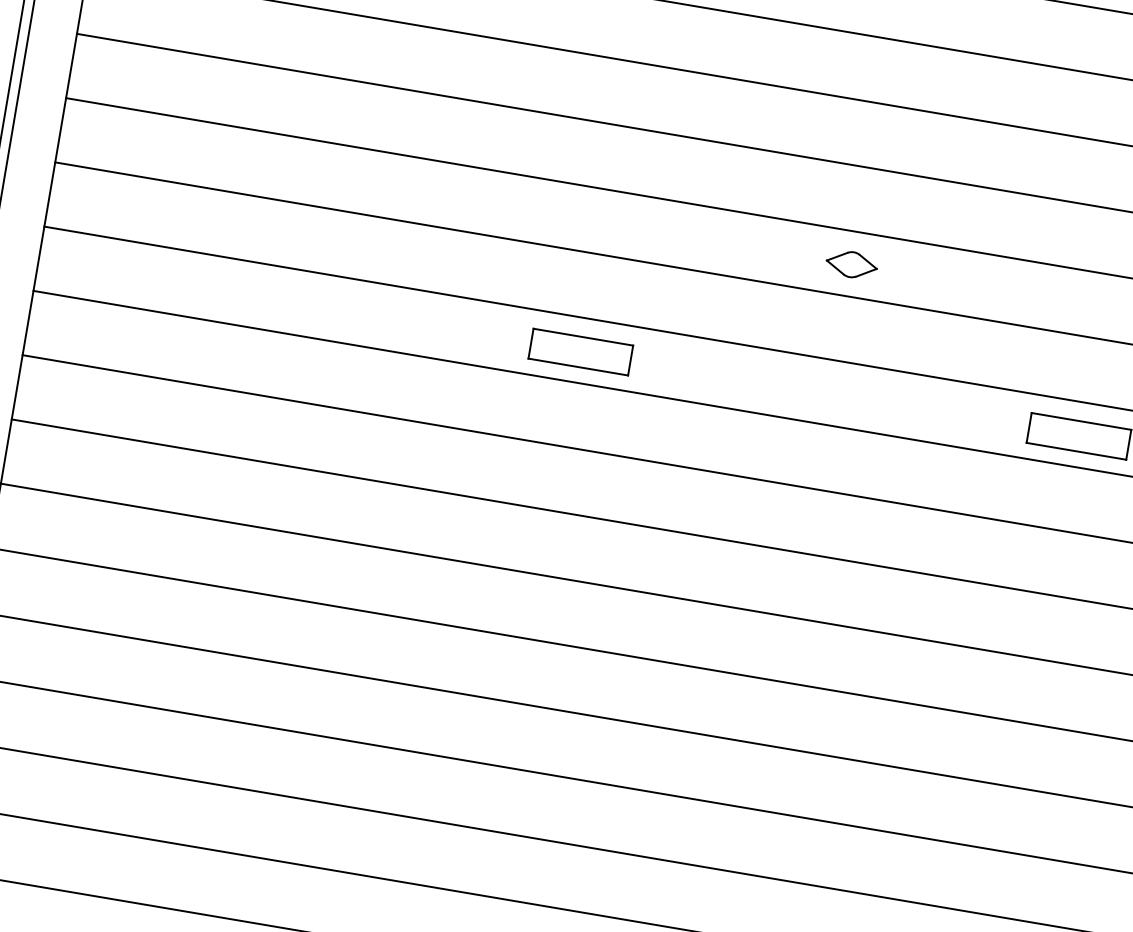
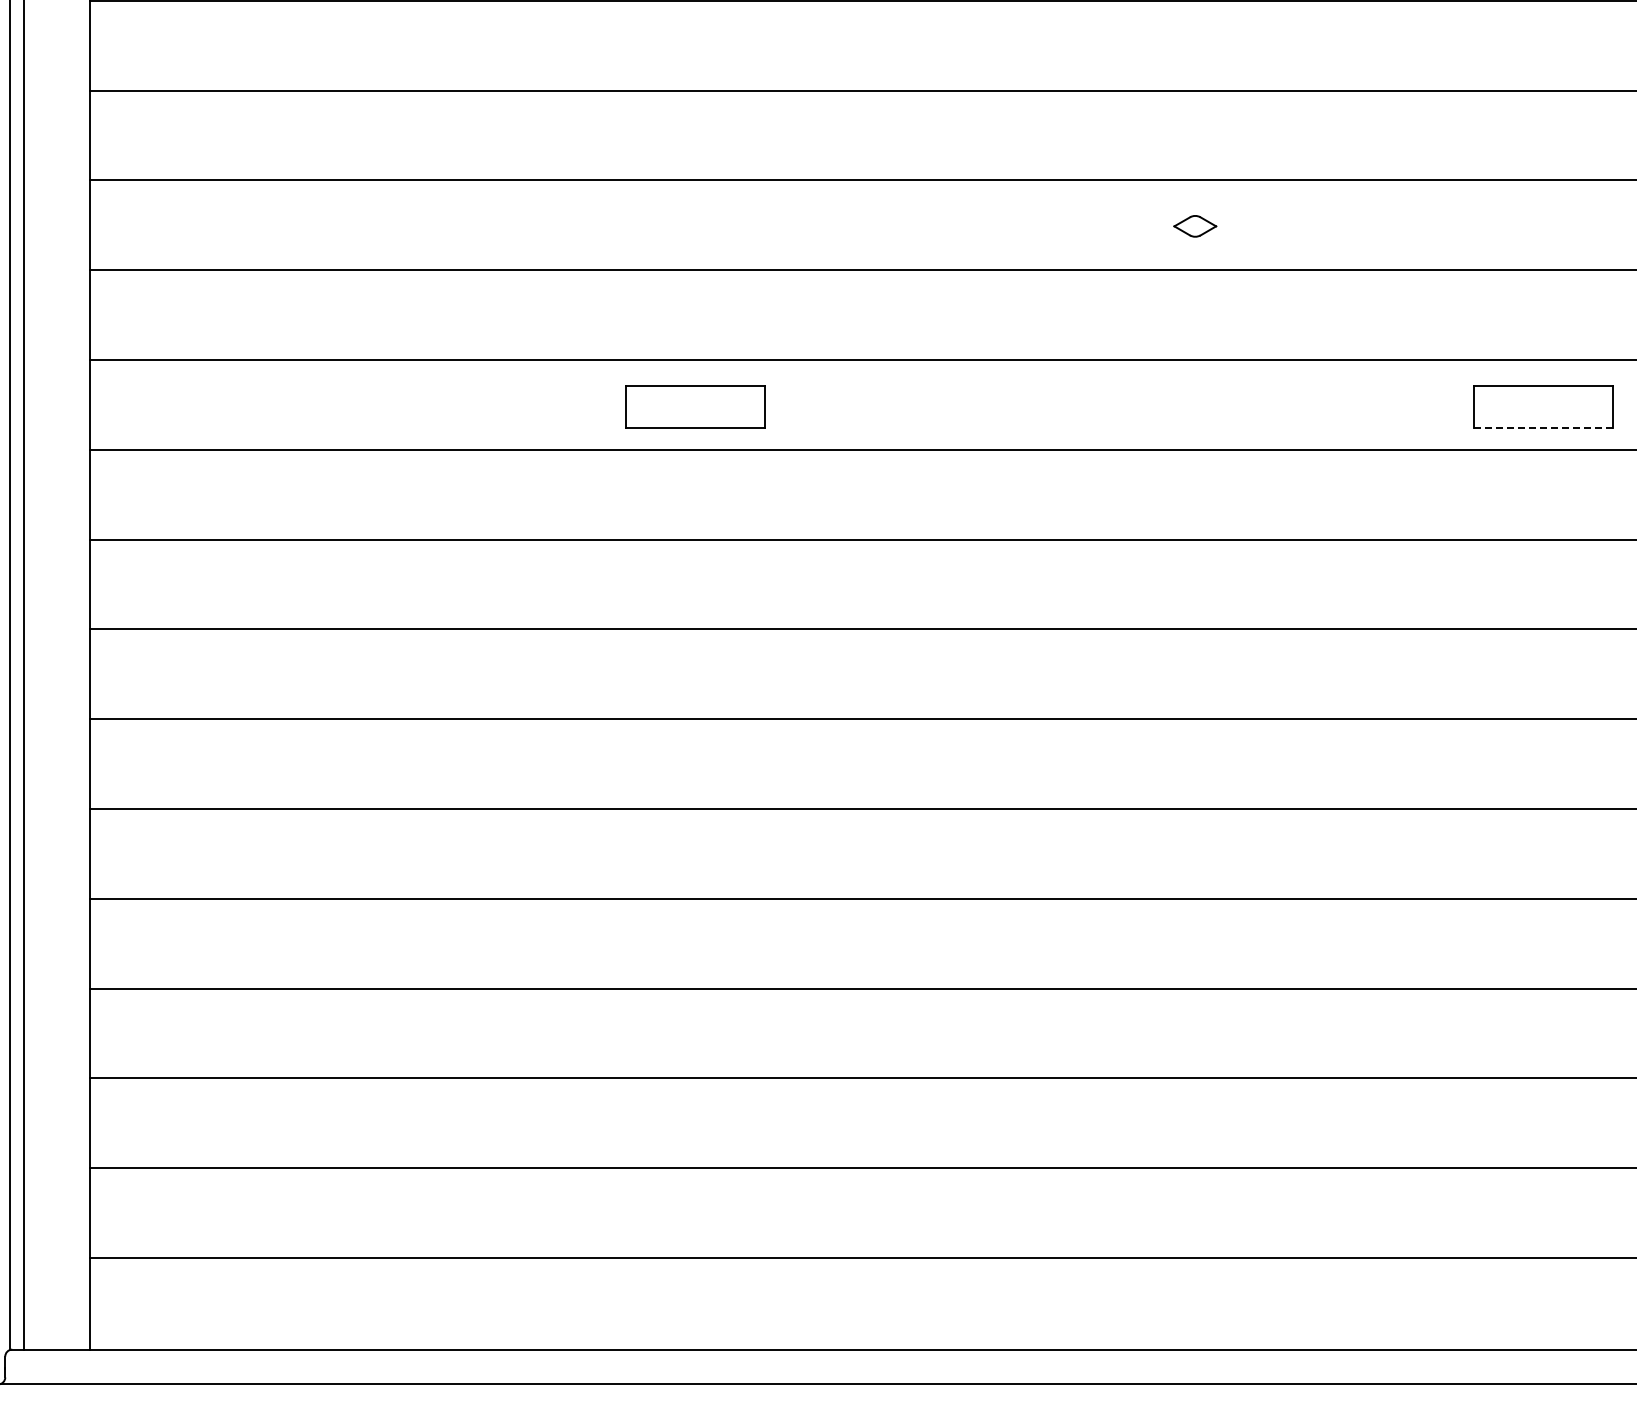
part: (852, 264) -> (1195, 226), size x0.6
part: (581, 351) -> (695, 406), moved
line: (1076, 451) -> (1543, 428), solid -> dashed

